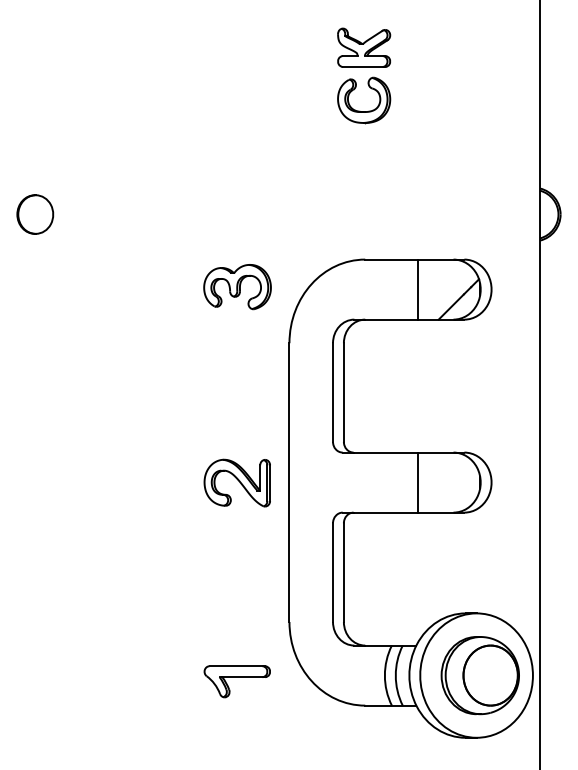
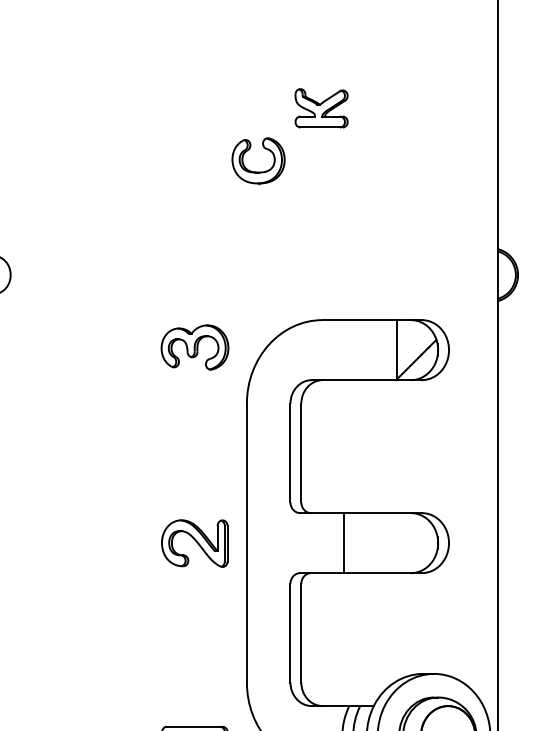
part: (368, 110) -> (262, 171), moved
line: (418, 289) -> (397, 350), moved
line: (418, 482) -> (344, 543), moved

